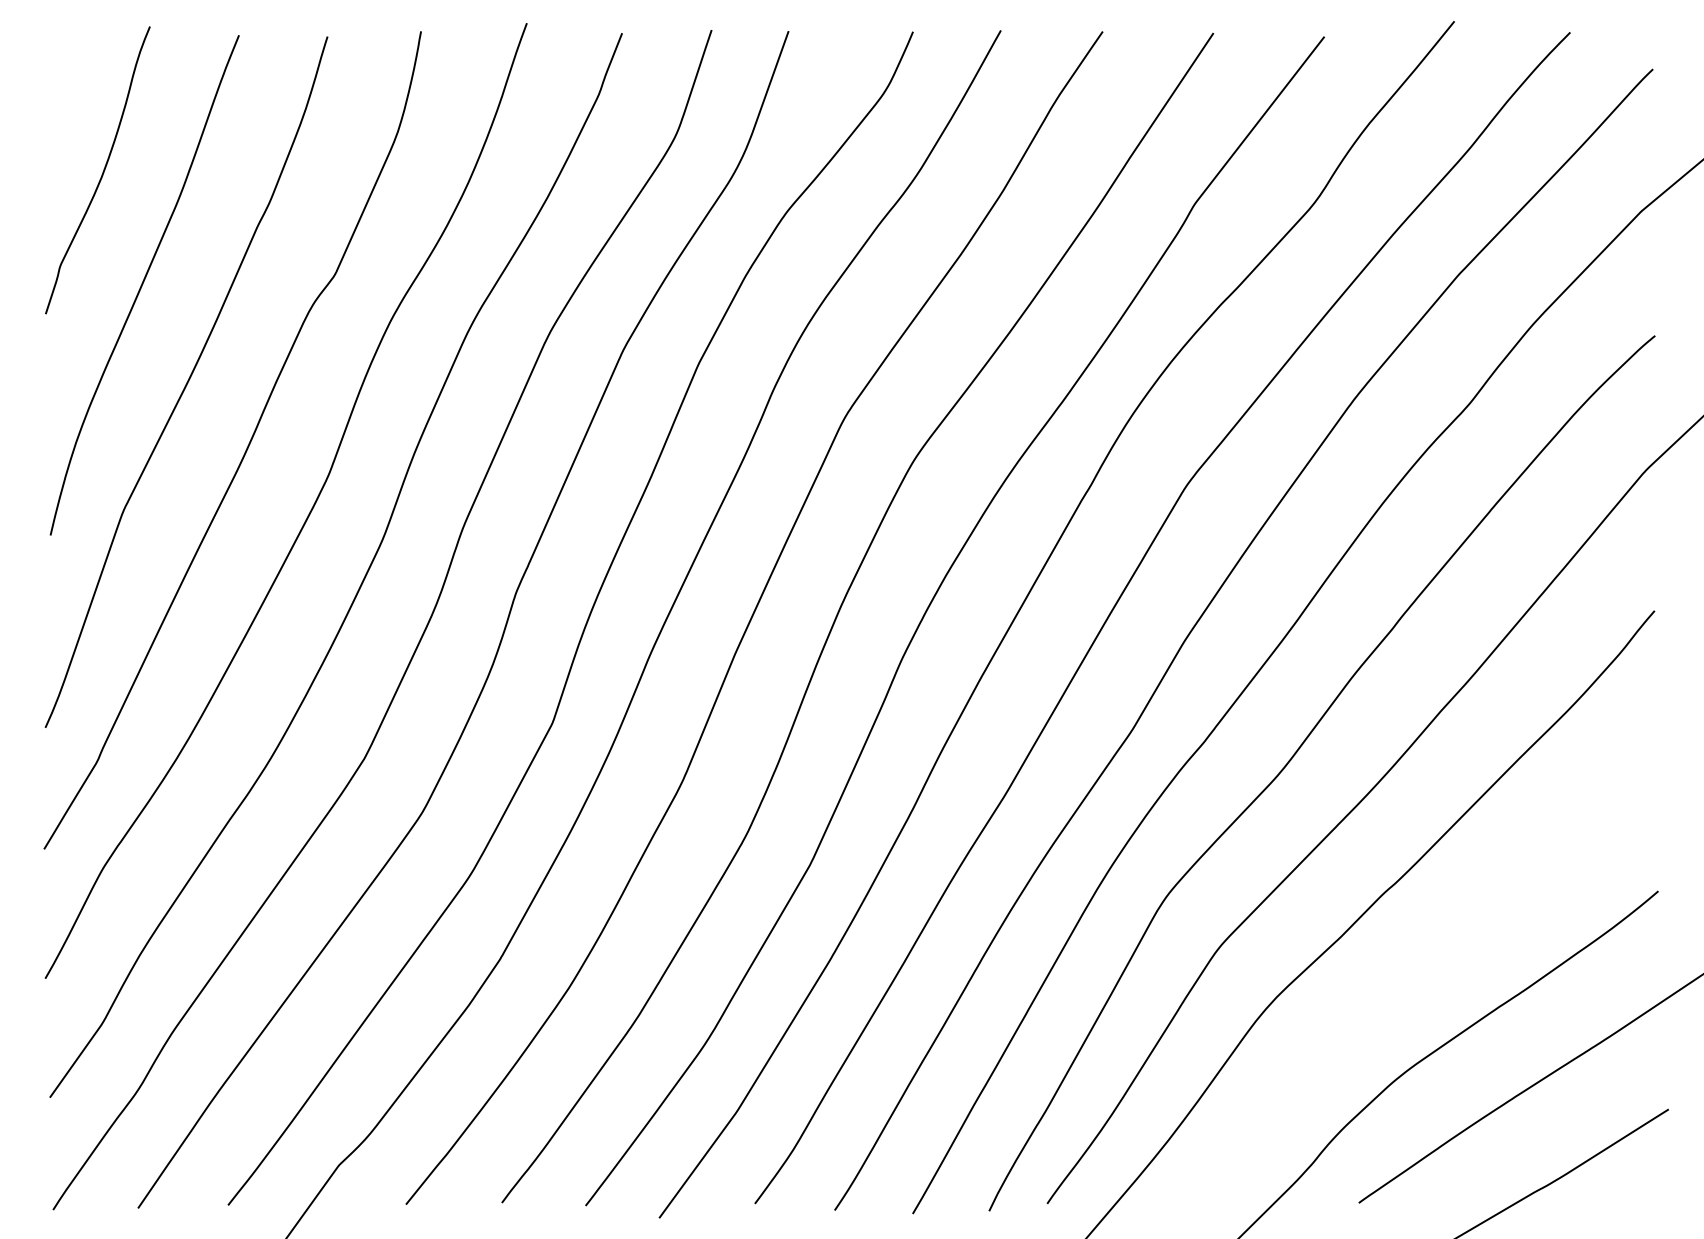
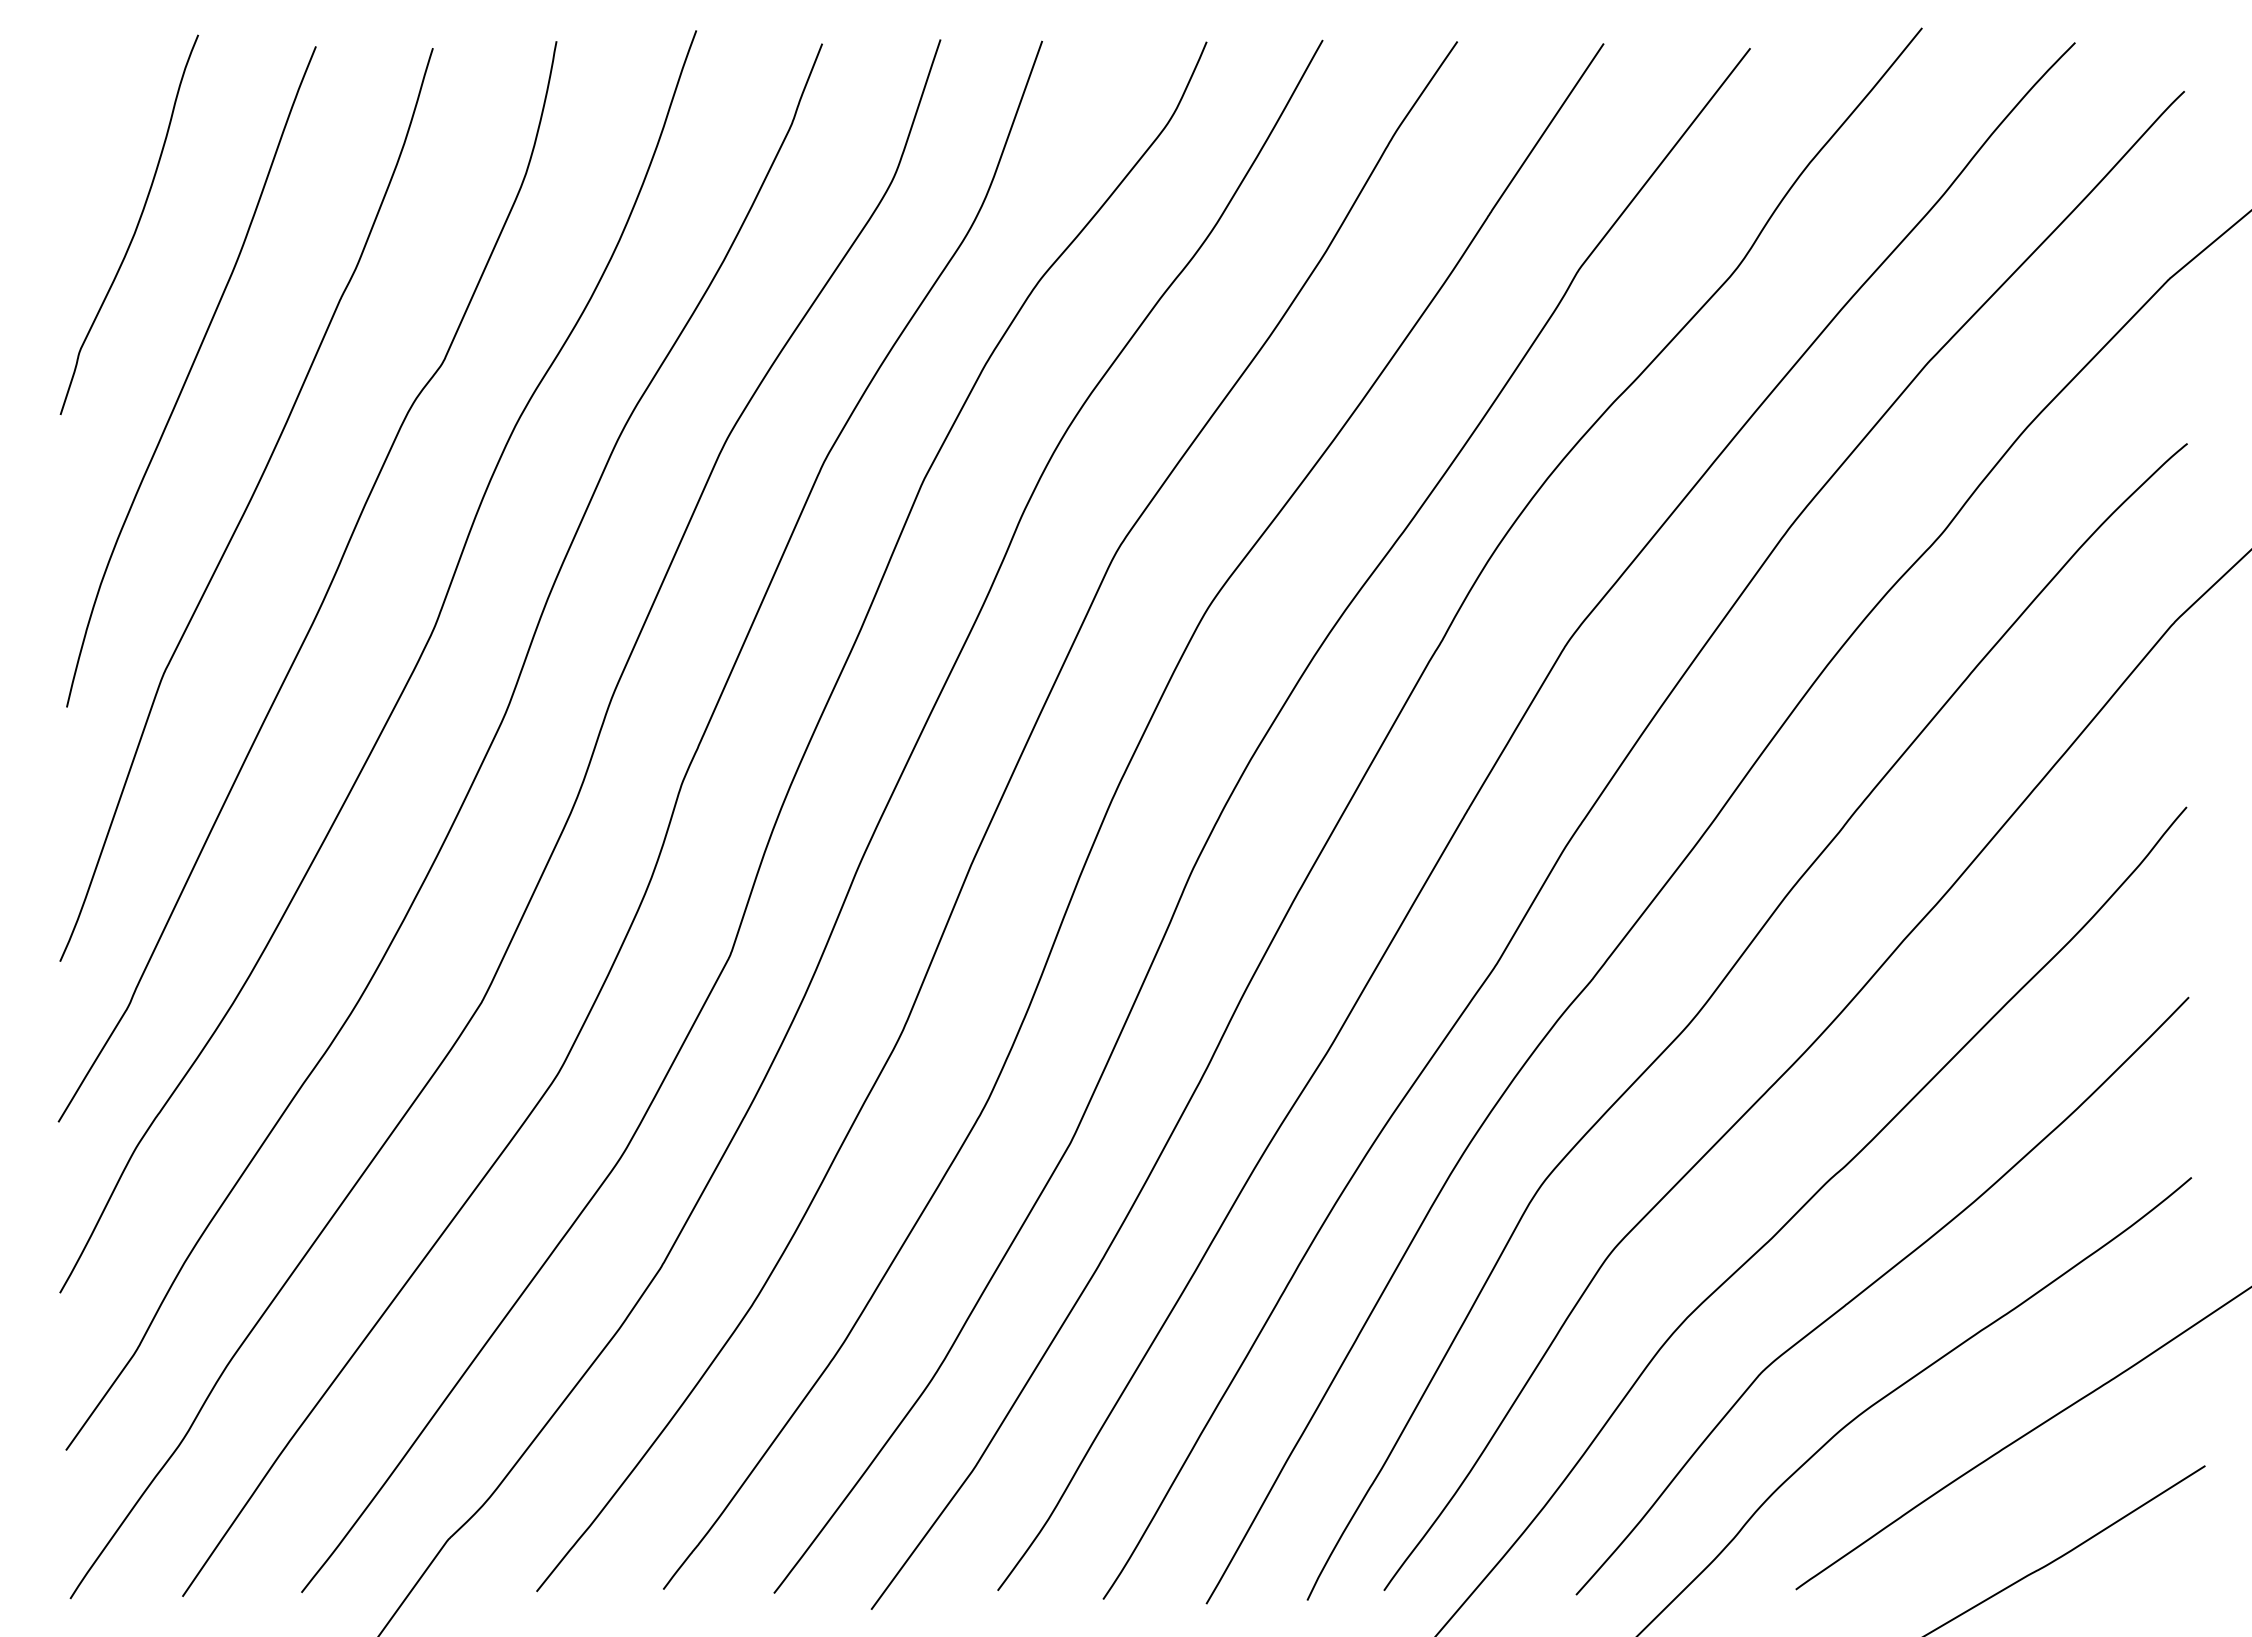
curve: (1416, 972) -> (1872, 1285), added

